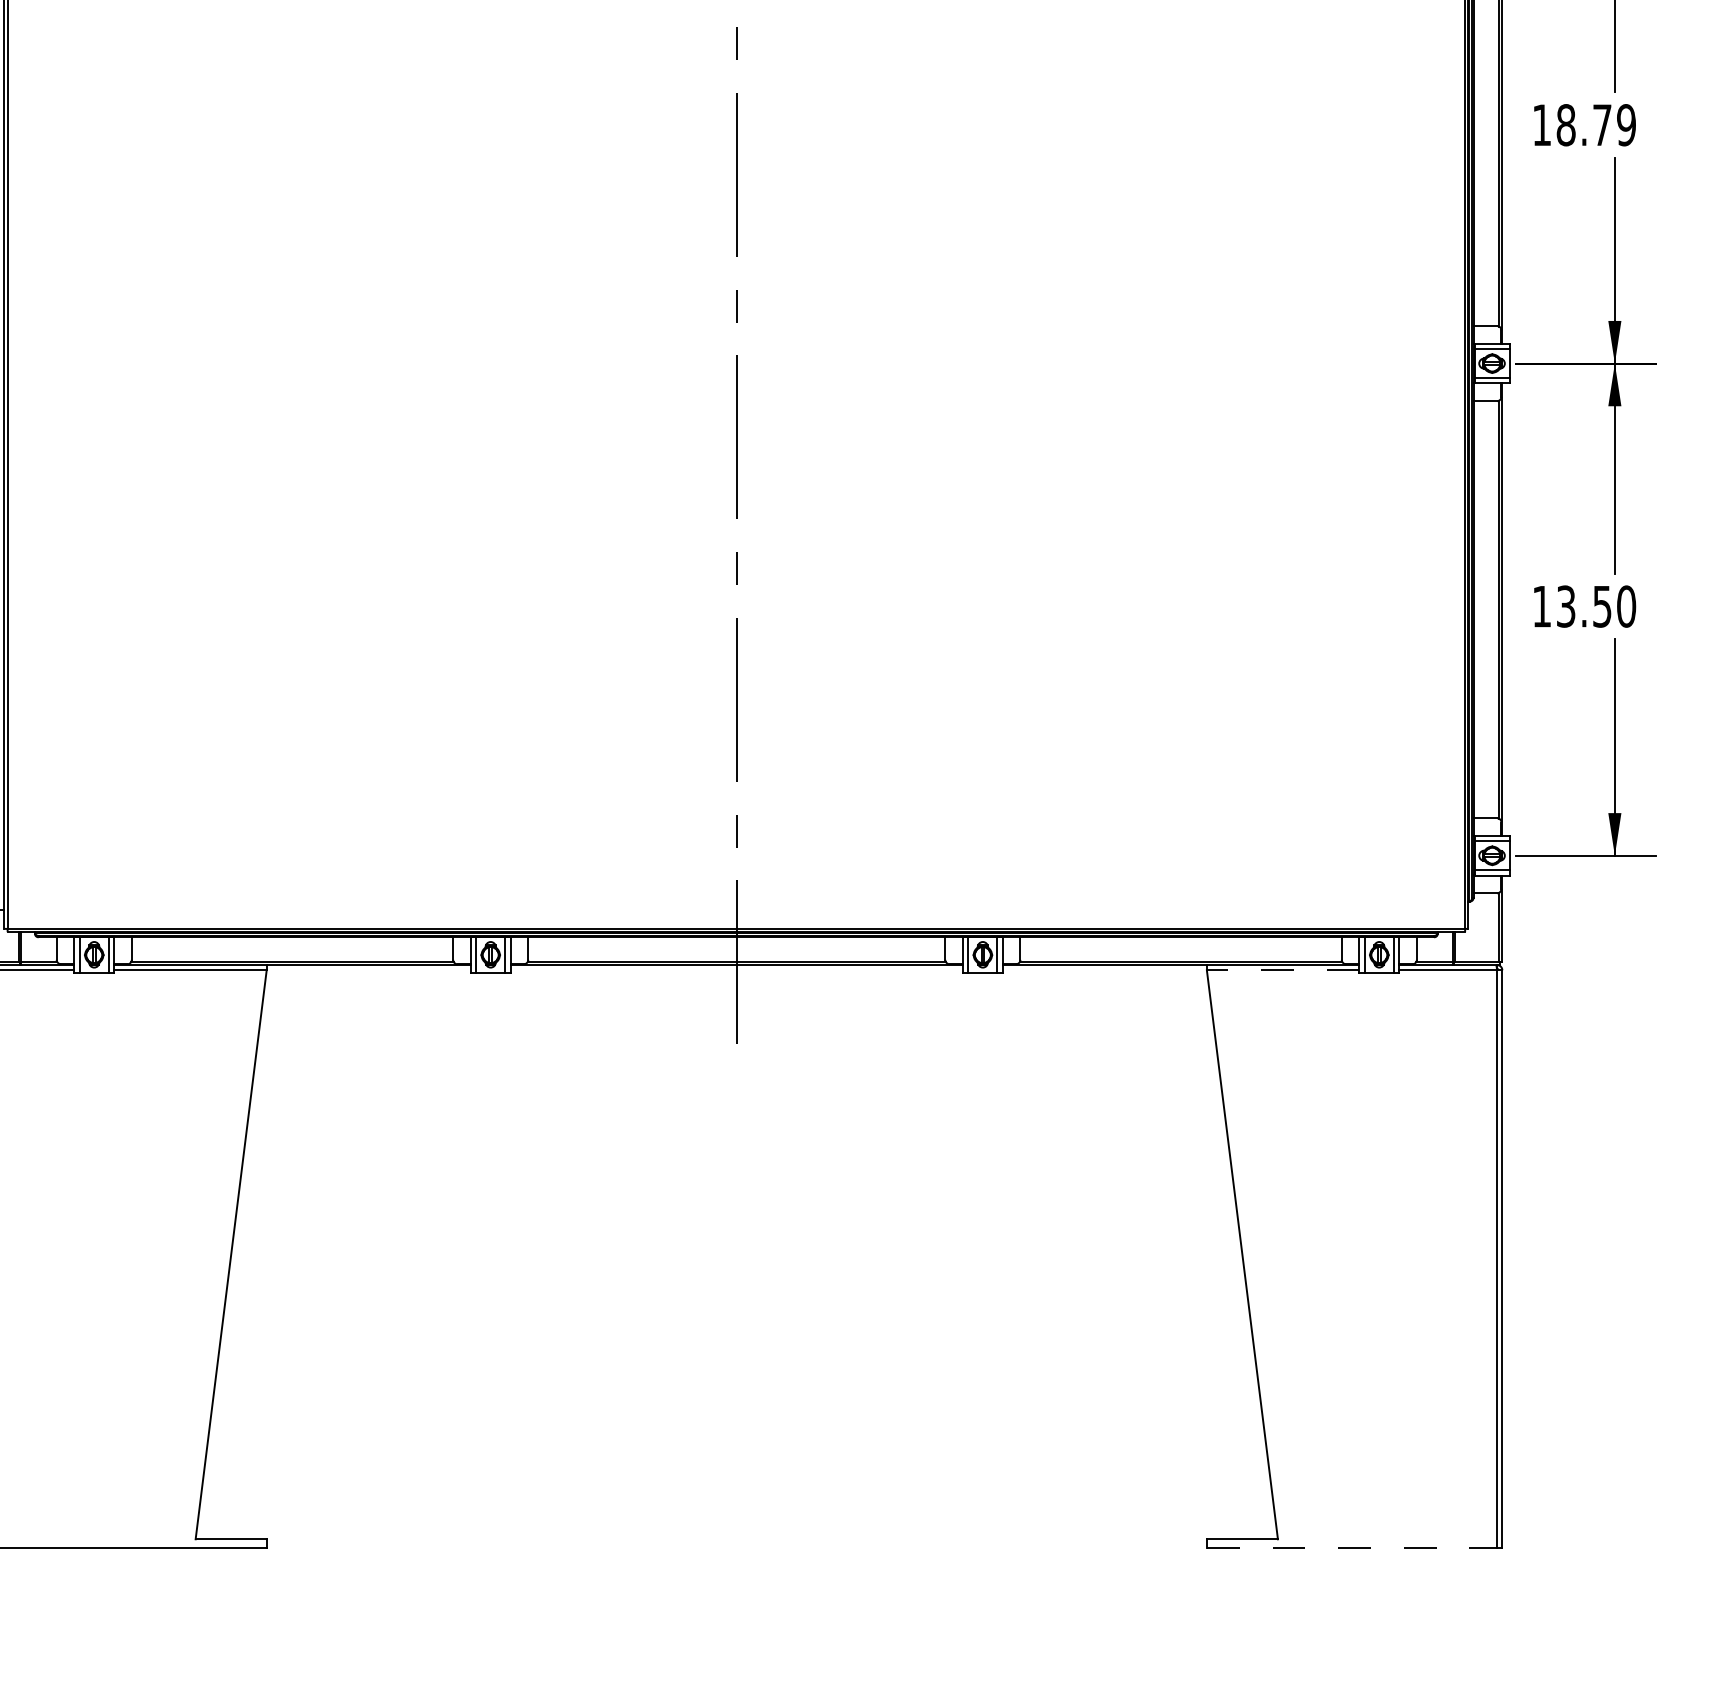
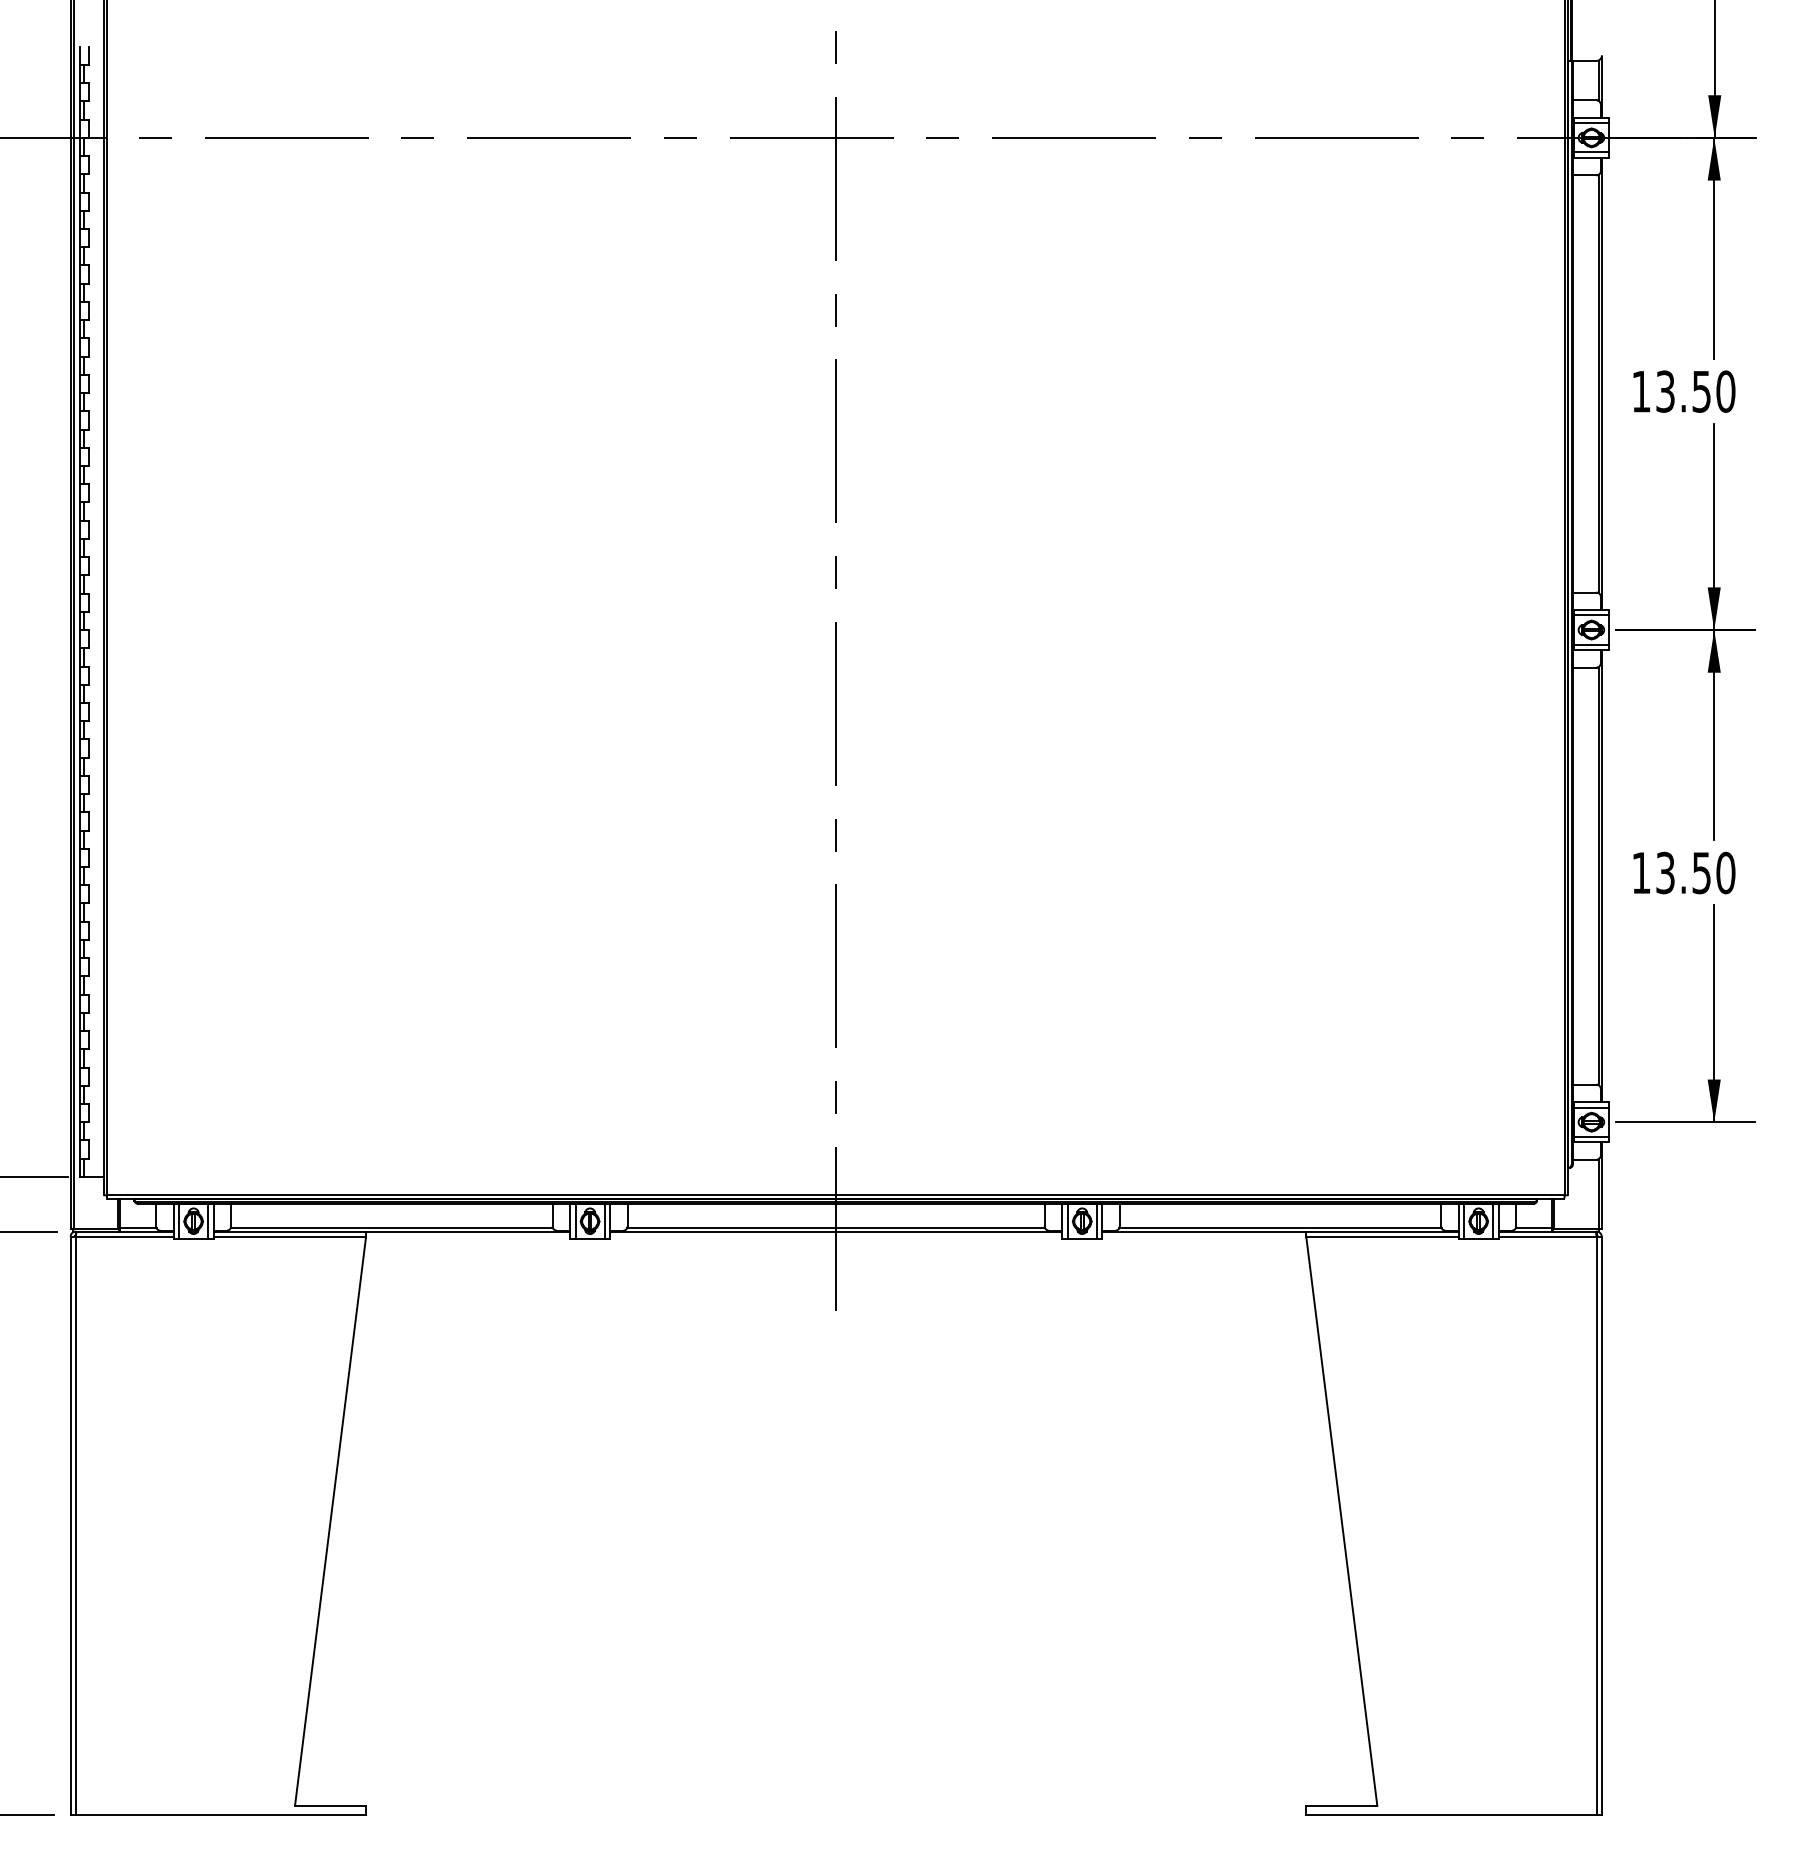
text: (1596, 125) -> (1695, 391), 18.79 -> 13.50
line: (1283, 970) -> (1382, 1236), dashed -> solid
line: (1352, 1548) -> (1451, 1814), dashed -> solid

